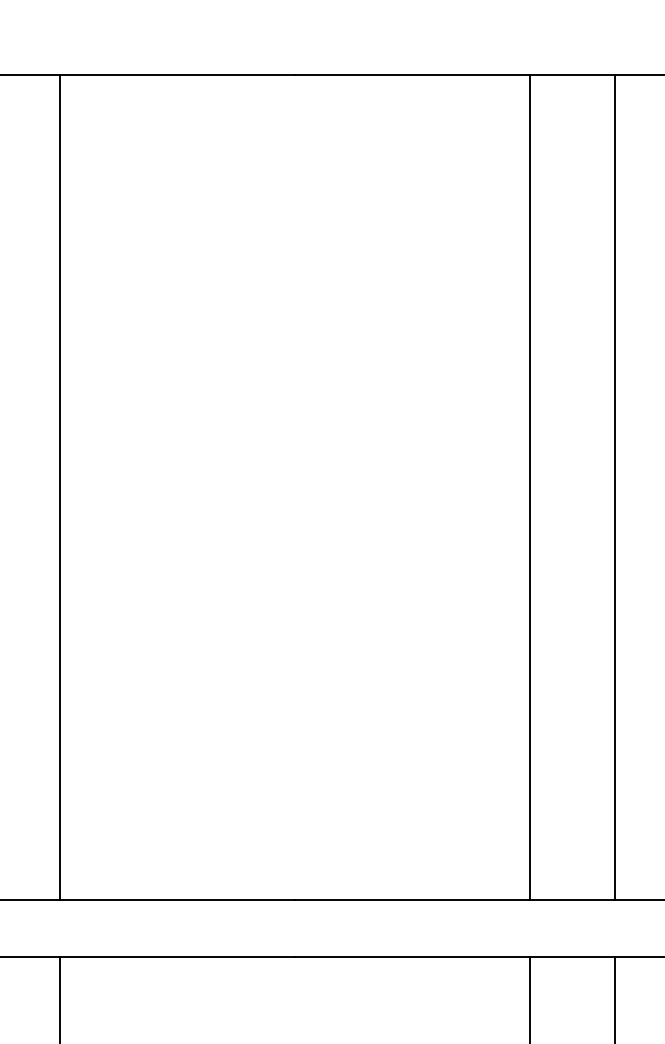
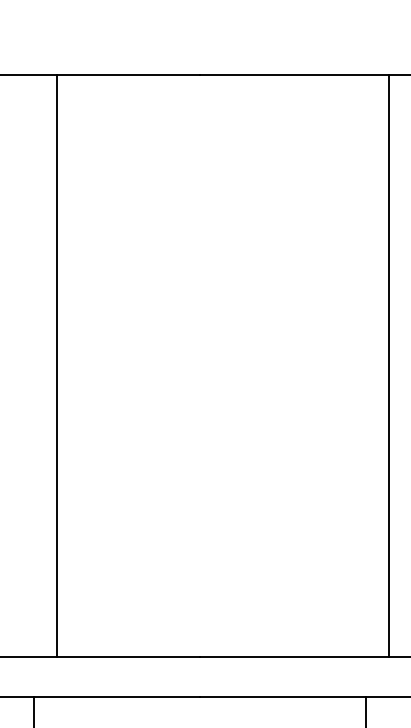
line: (60, 486) -> (57, 365), moved
line: (530, 486) -> (388, 365), moved

